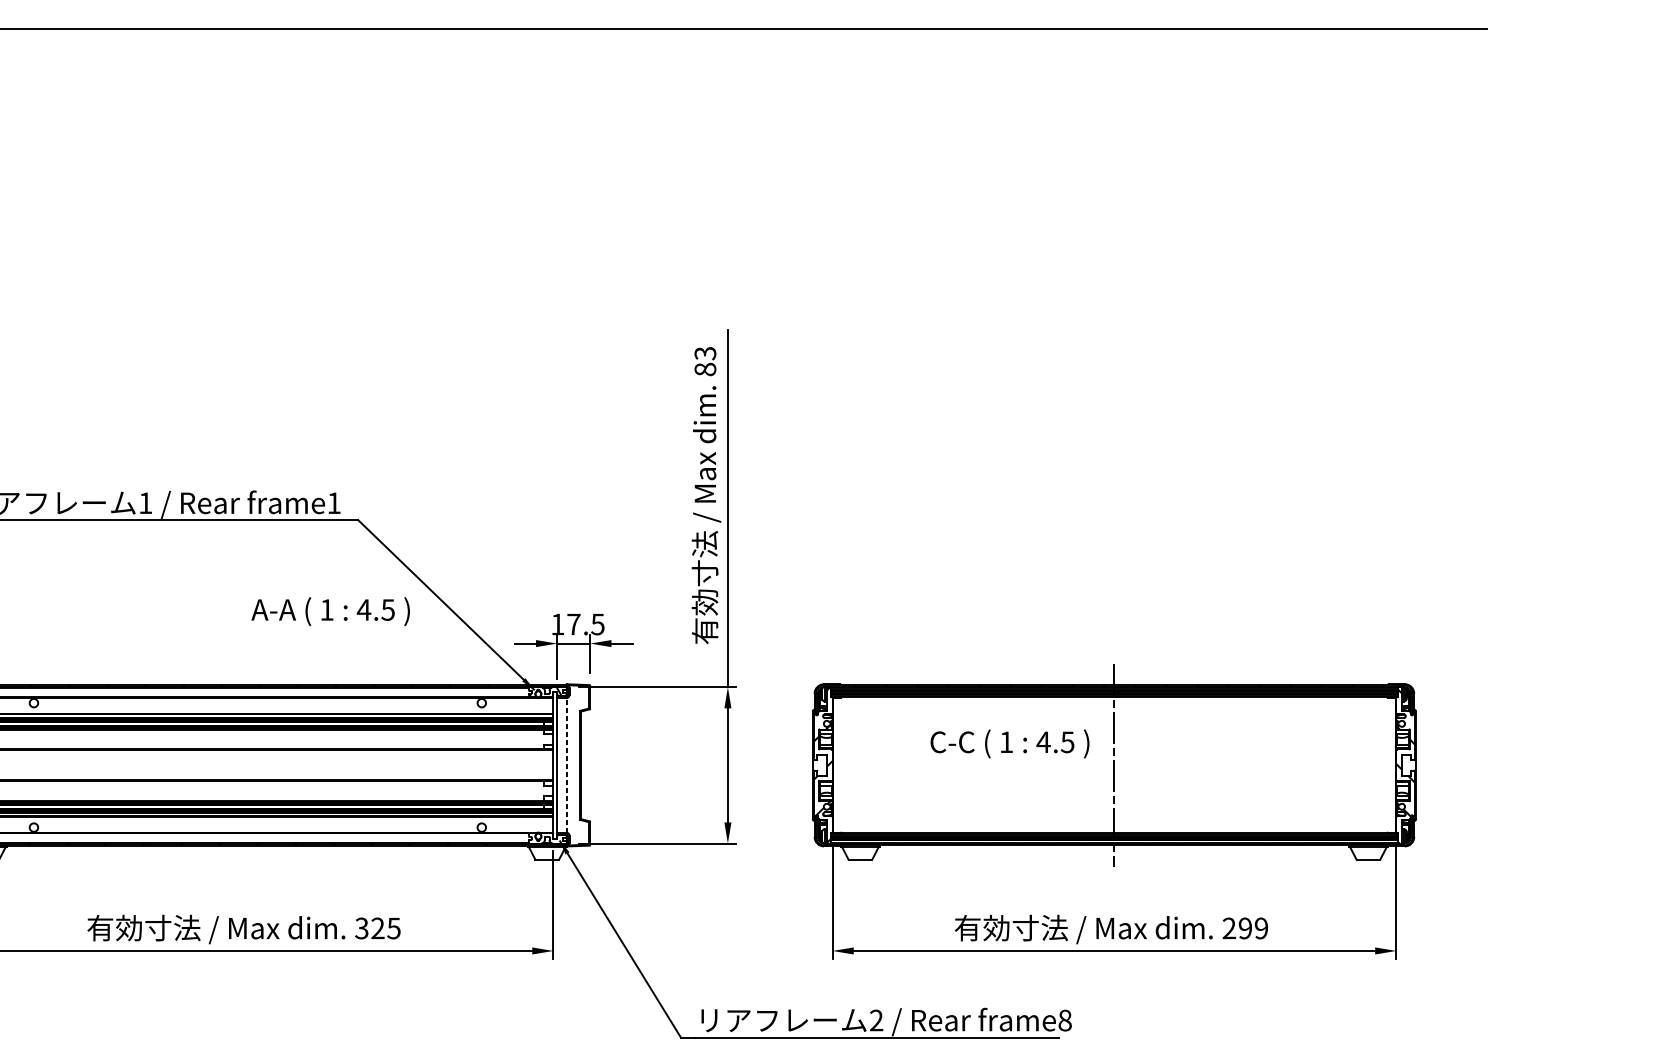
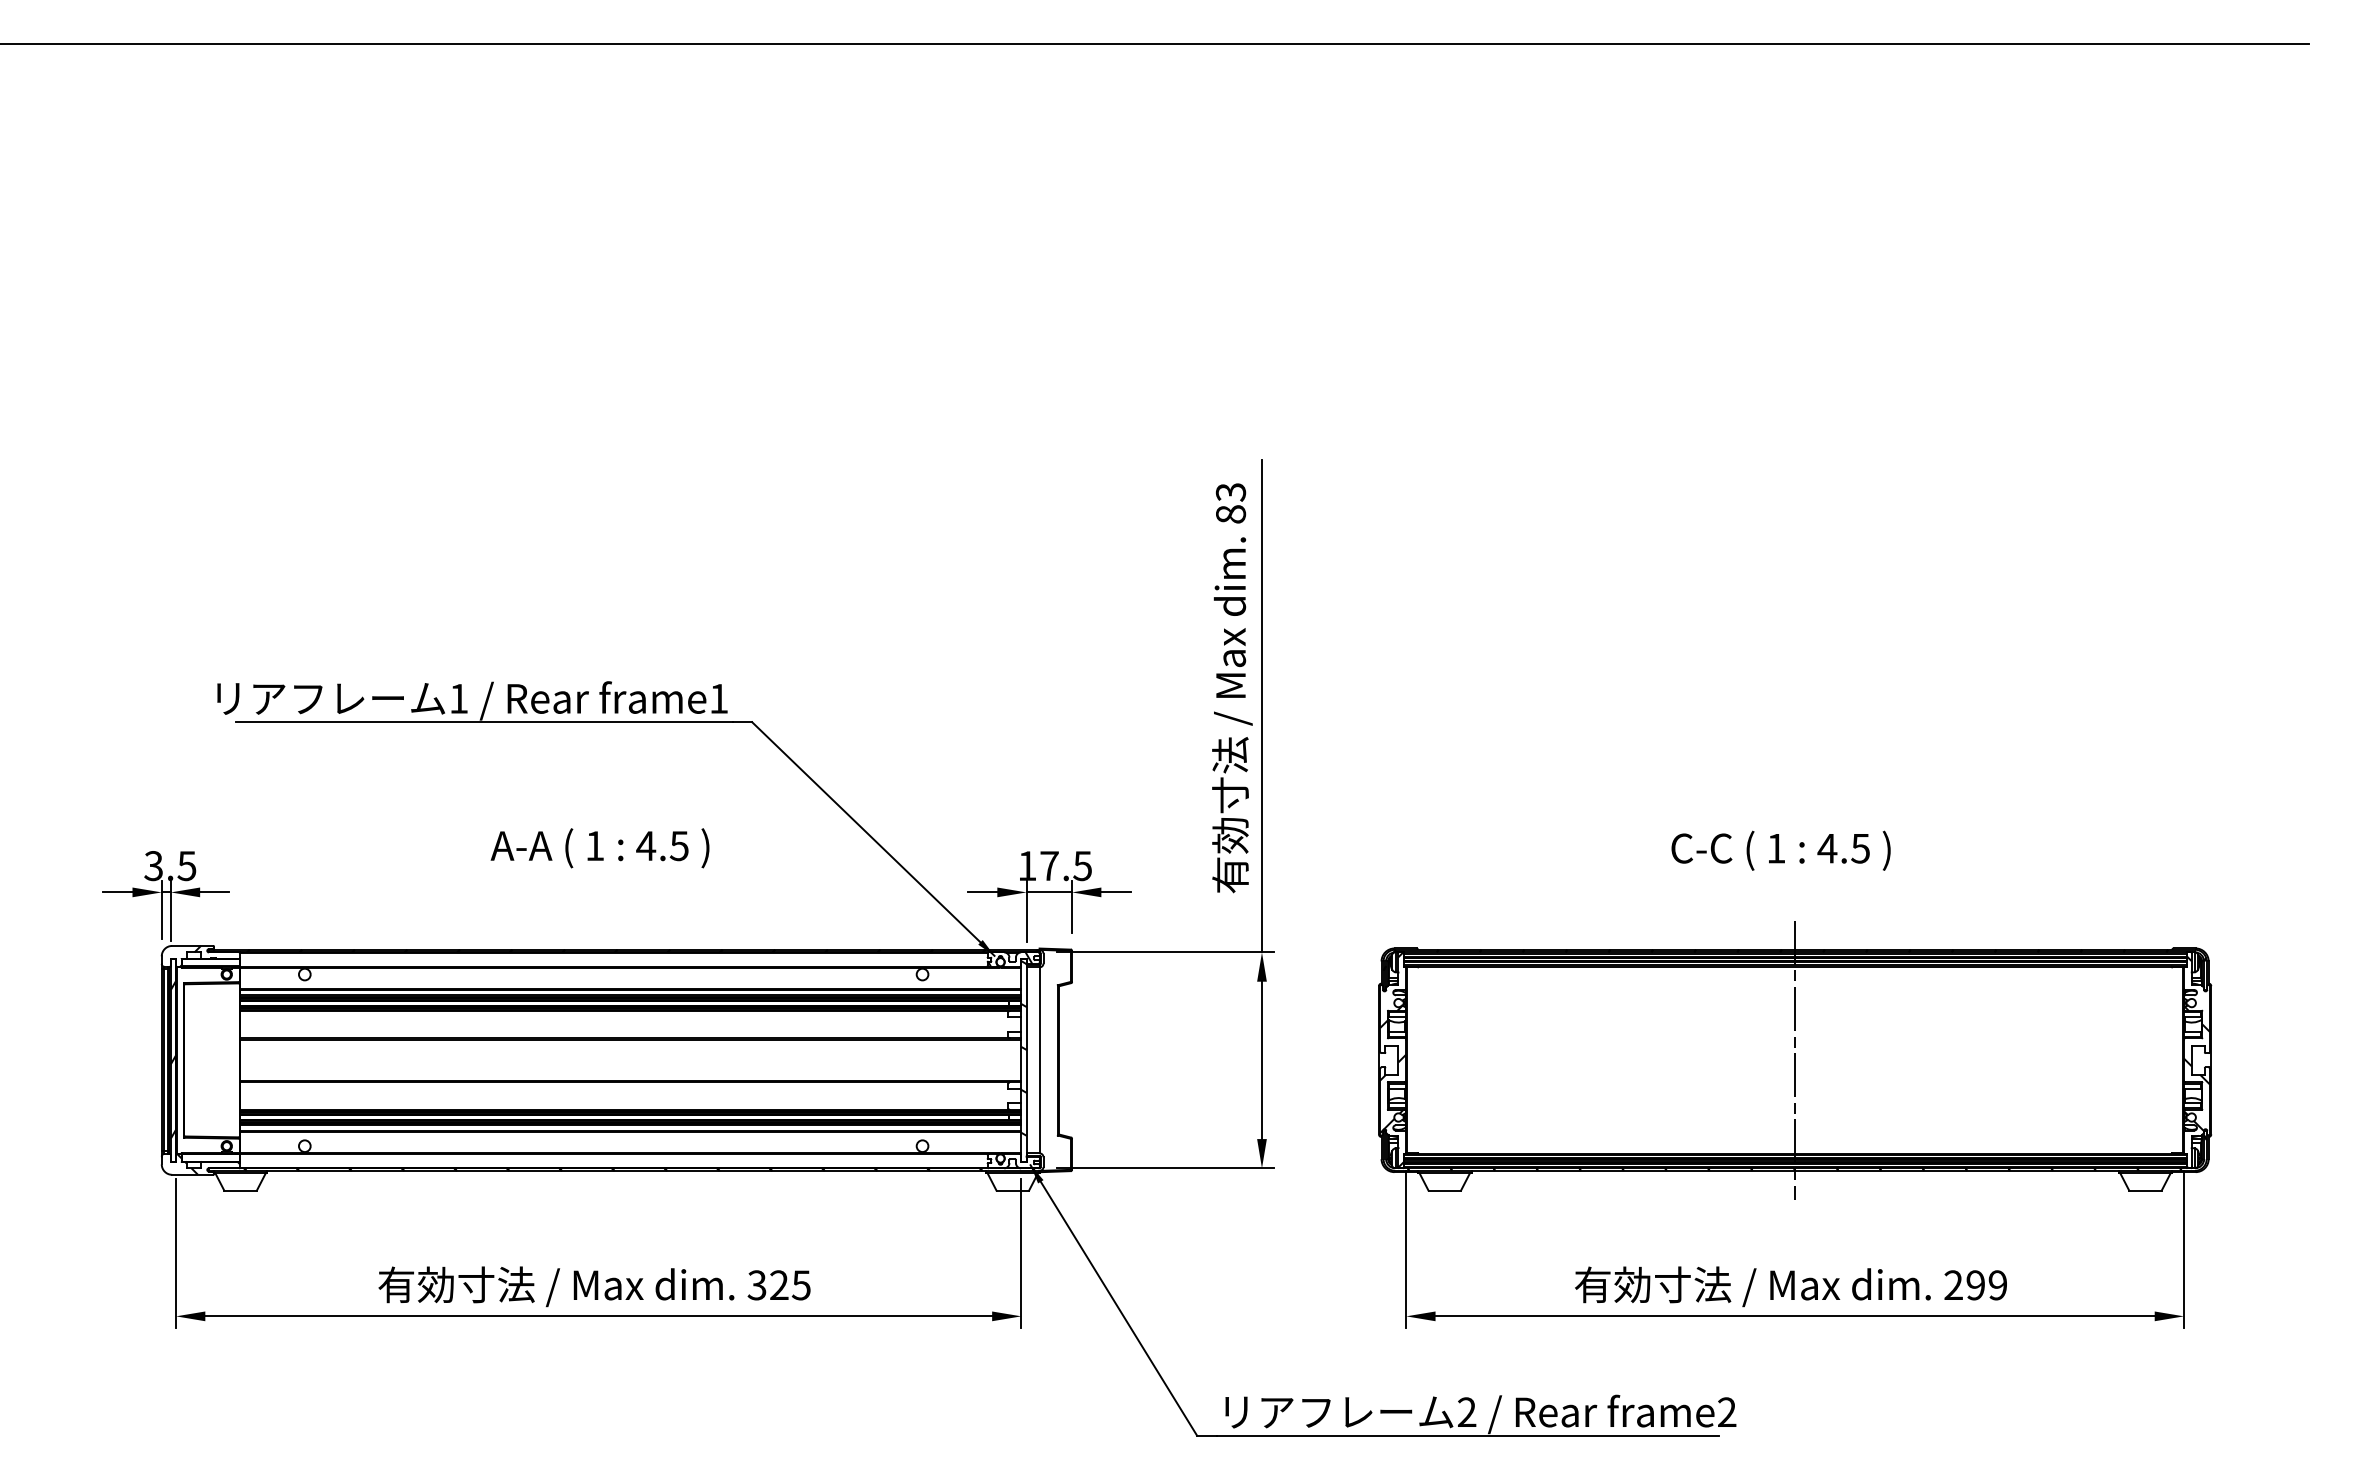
text: (330, 611) -> (599, 848), moved
text: (1009, 743) -> (1780, 850), moved
hatch: (555, 756) -> (1023, 1048), added
line: (566, 765) -> (1039, 1060), dashed -> solid
text: (1065, 1020) -> (1727, 1412), frame8 -> frame2

